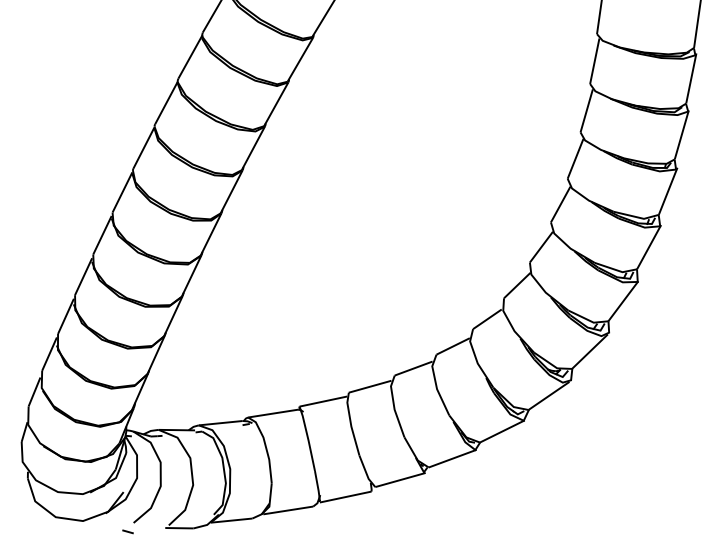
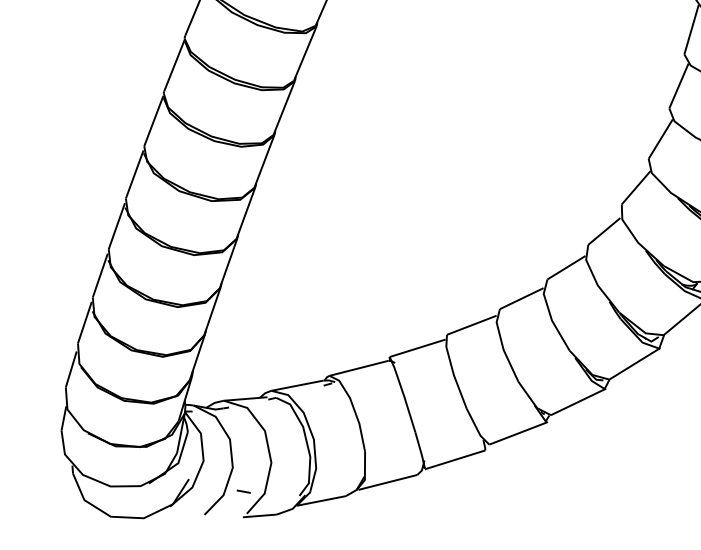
curve: (127, 531) -> (243, 491), moved

